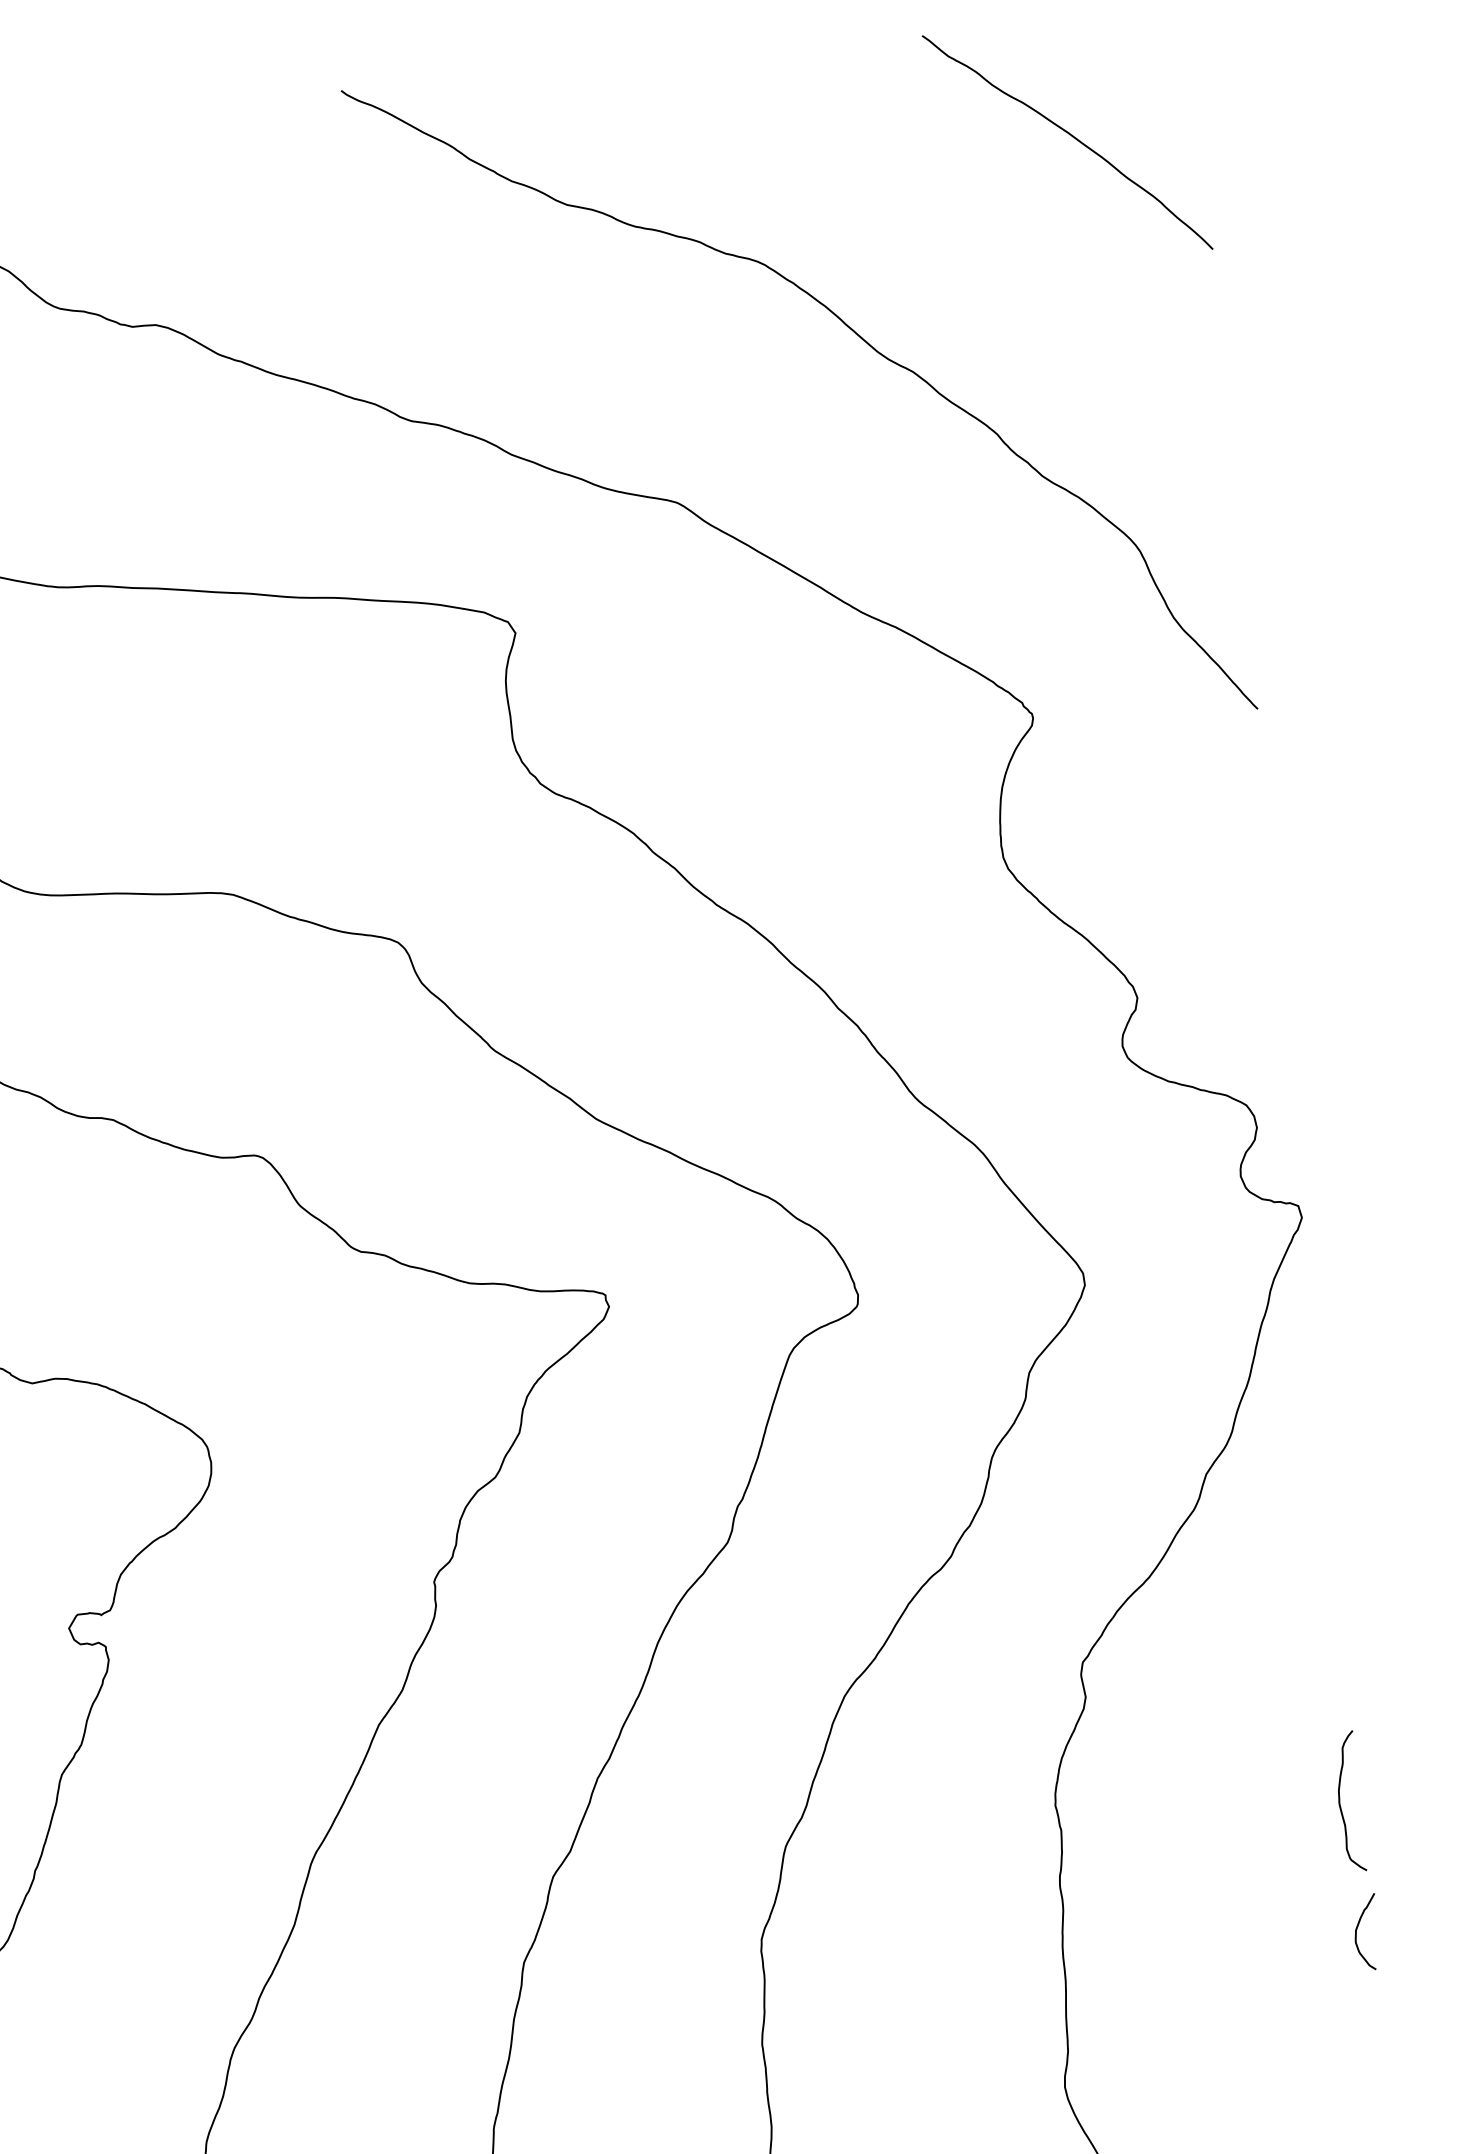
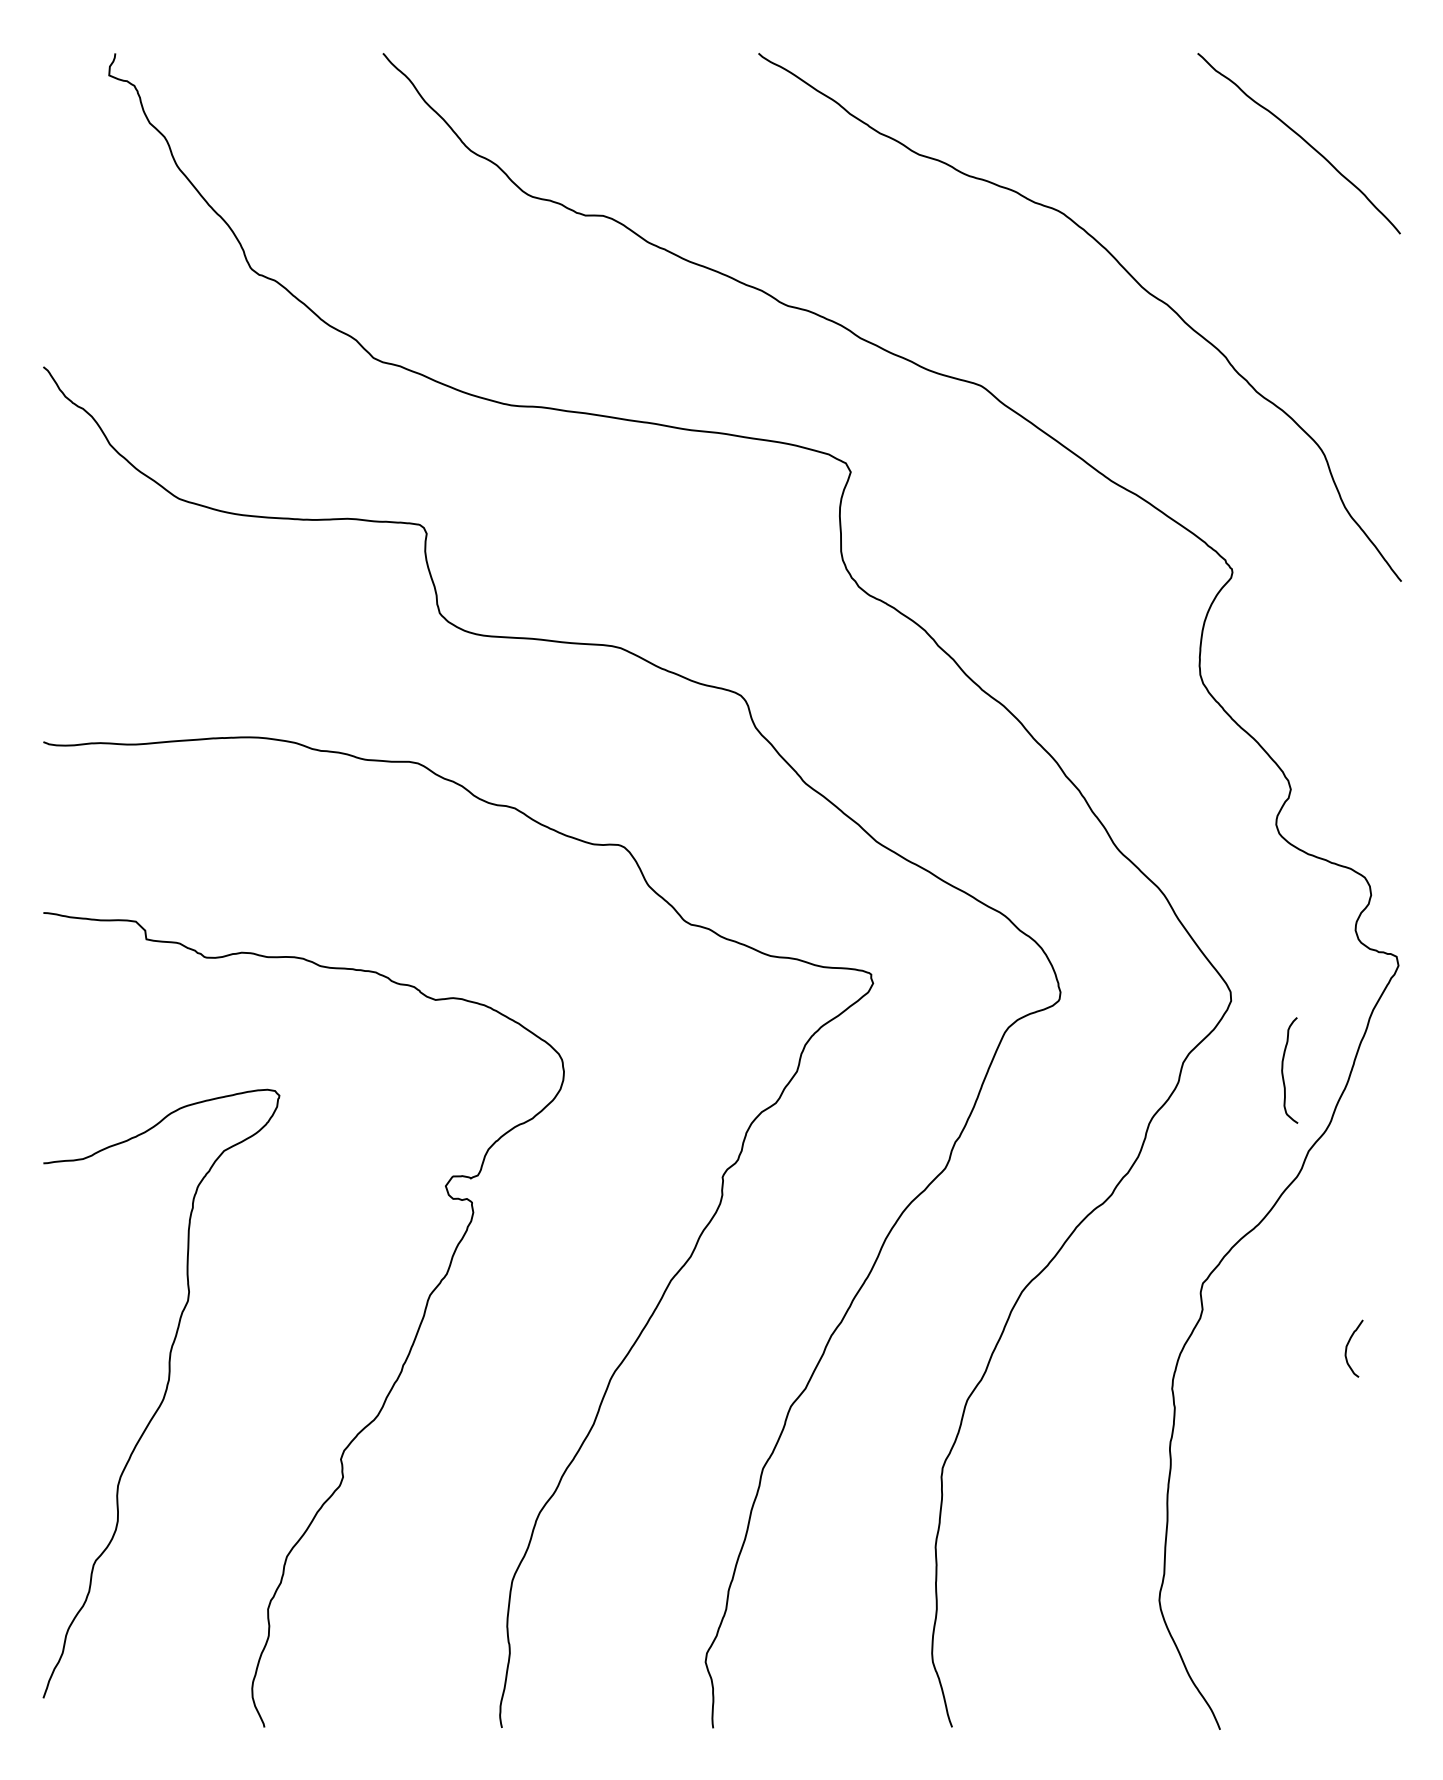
curve: (1341, 1801) -> (1283, 1069), moved
curve: (1357, 1932) -> (1347, 1348), moved

